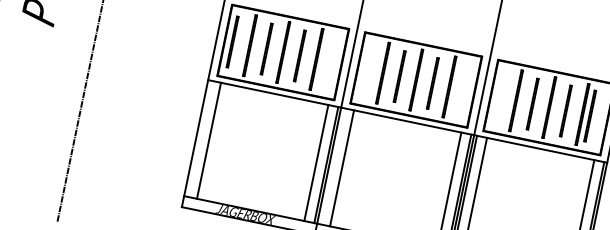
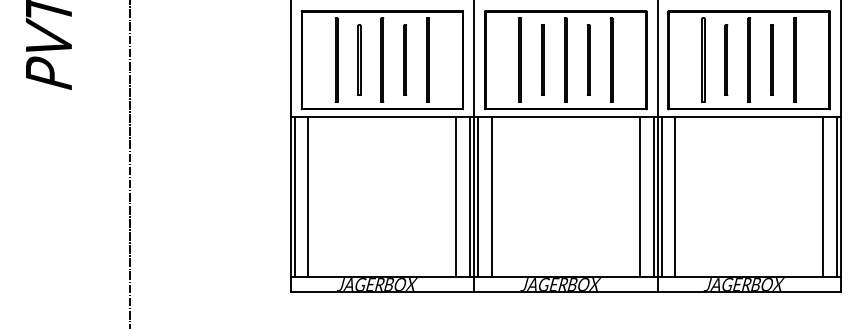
line: (231, 41) -> (311, 59), removed
line: (590, 115) -> (805, 59), removed
line: (198, 138) -> (294, 197), added
line: (332, 166) -> (478, 197), added

